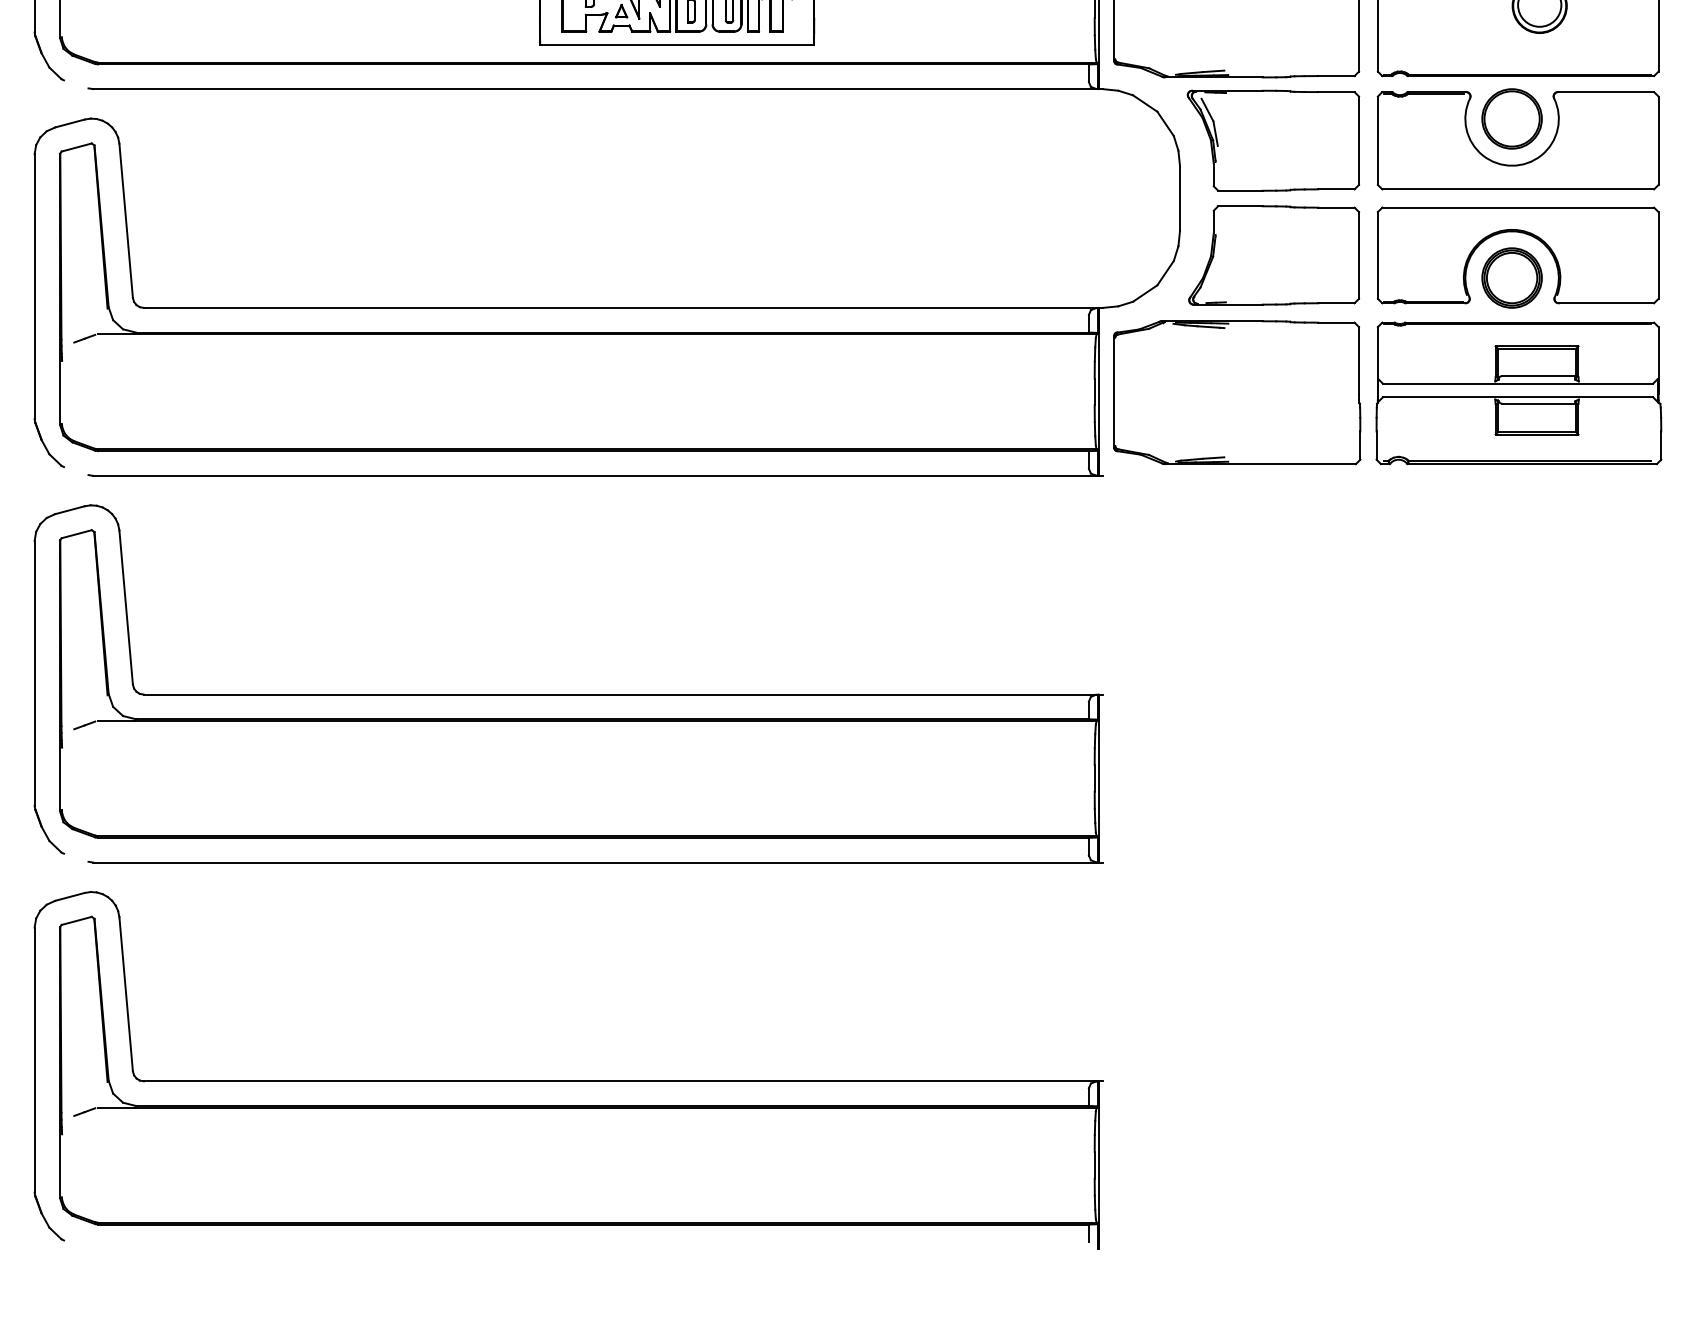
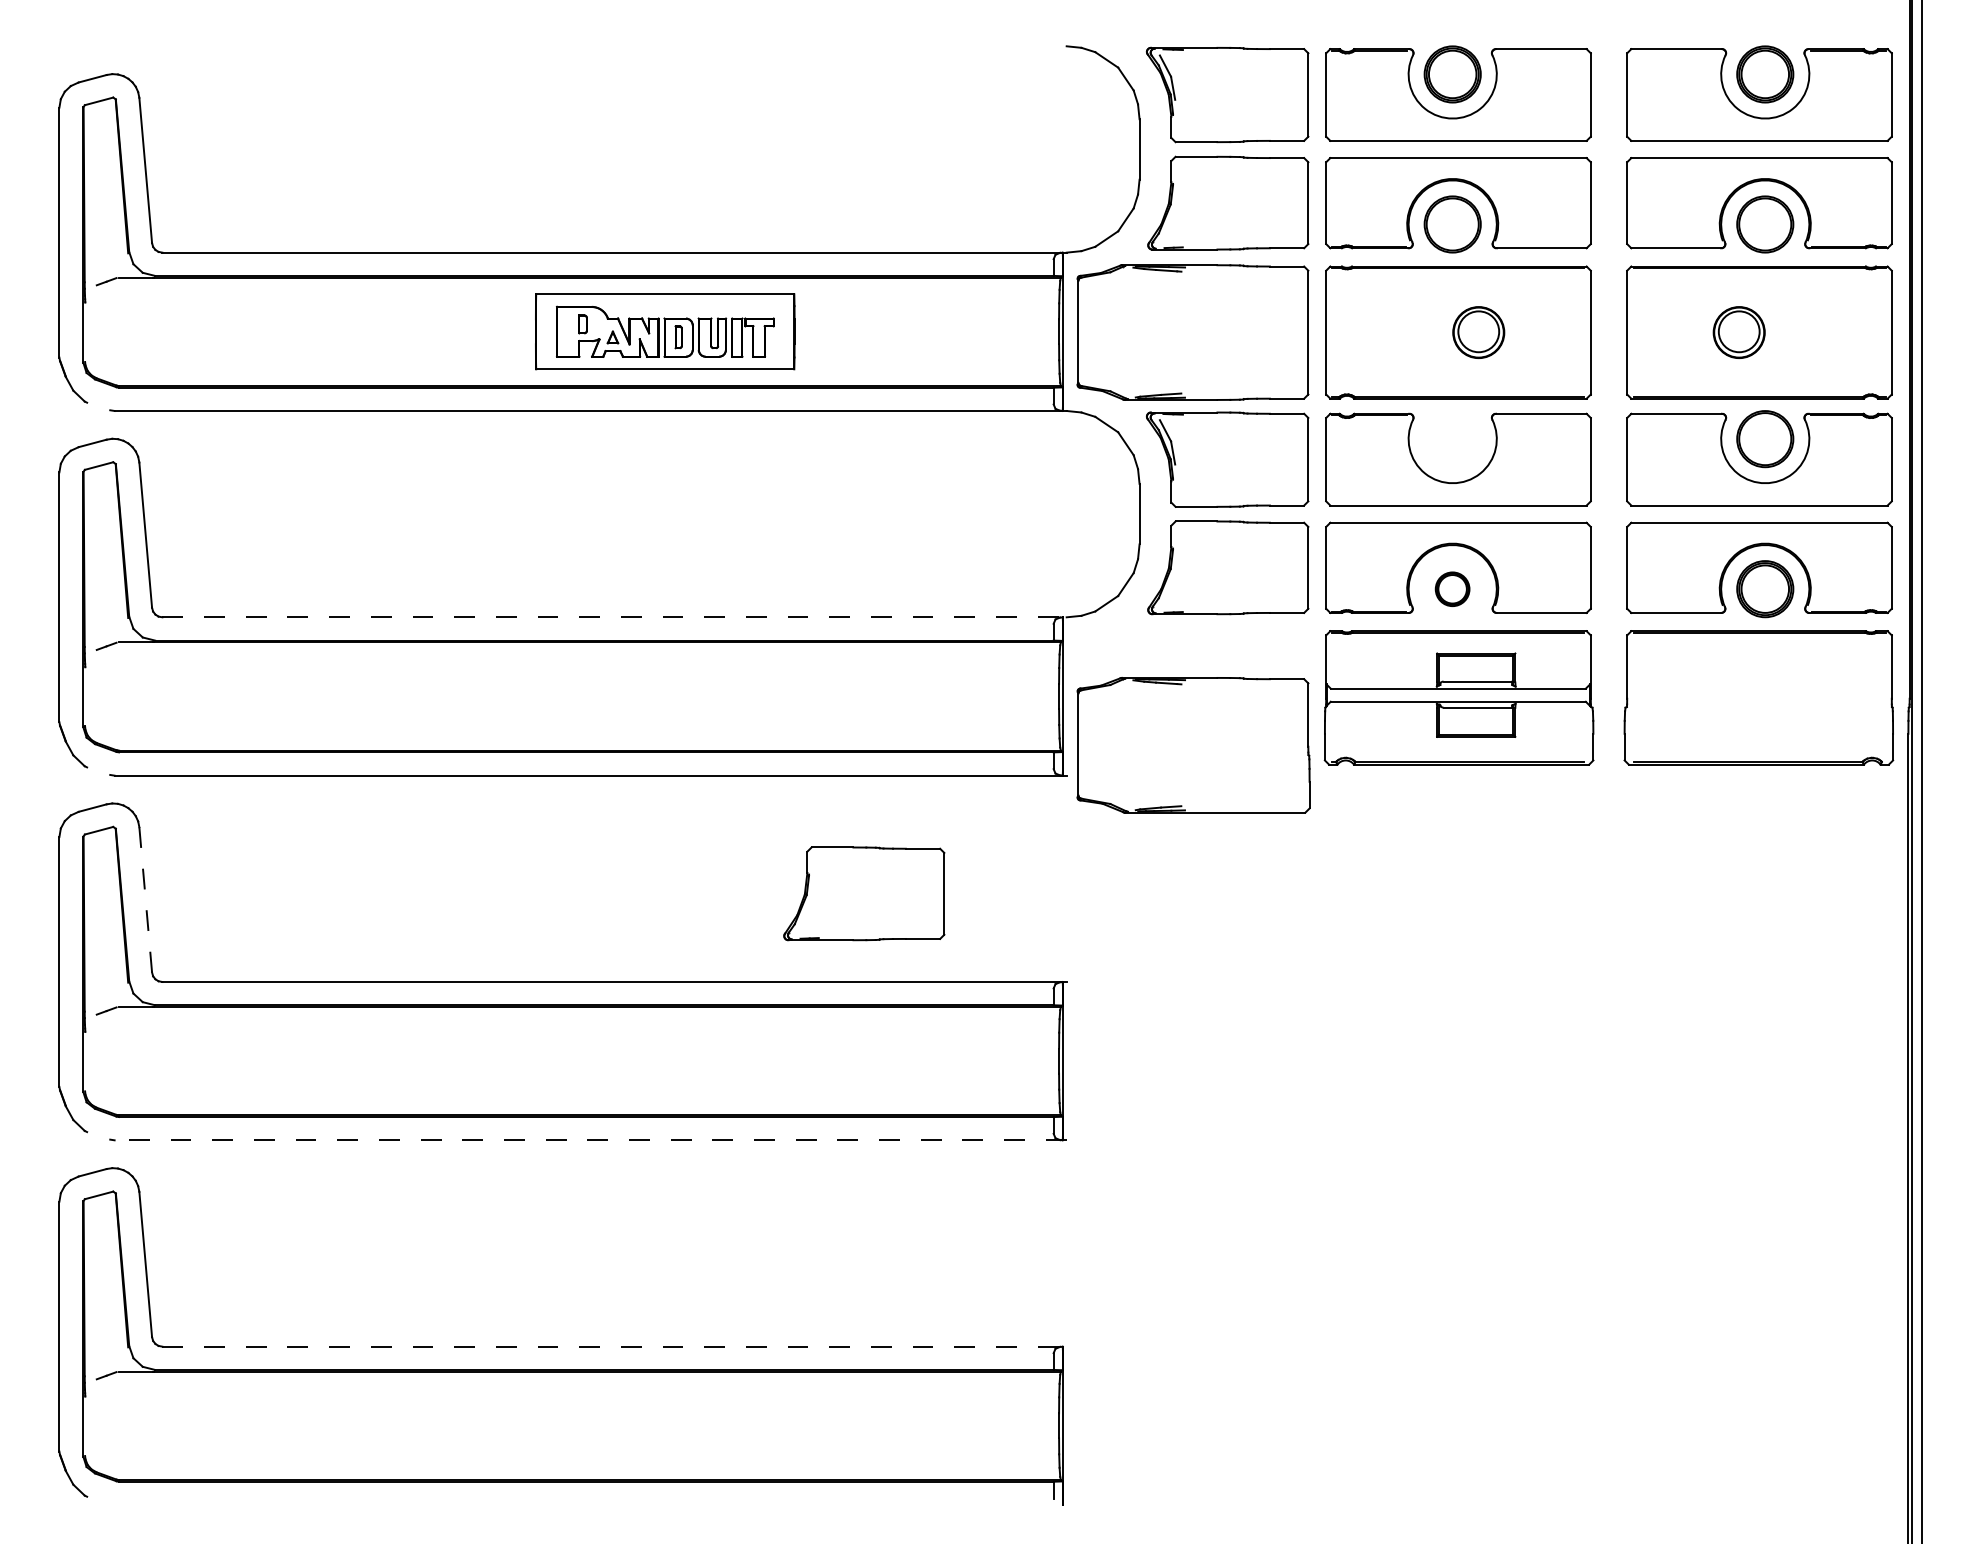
part: (1511, 119) -> (1452, 439), removed
part: (1511, 278) -> (1452, 589), size x0.6
line: (624, 308) -> (615, 617), solid -> dashed
part: (1237, 392) -> (1193, 745), moved
part: (888, 600) -> (864, 893), added
line: (125, 607) -> (145, 899), solid -> dashed
line: (597, 862) -> (590, 1140), solid -> dashed
line: (624, 1081) -> (615, 1346), solid -> dashed

